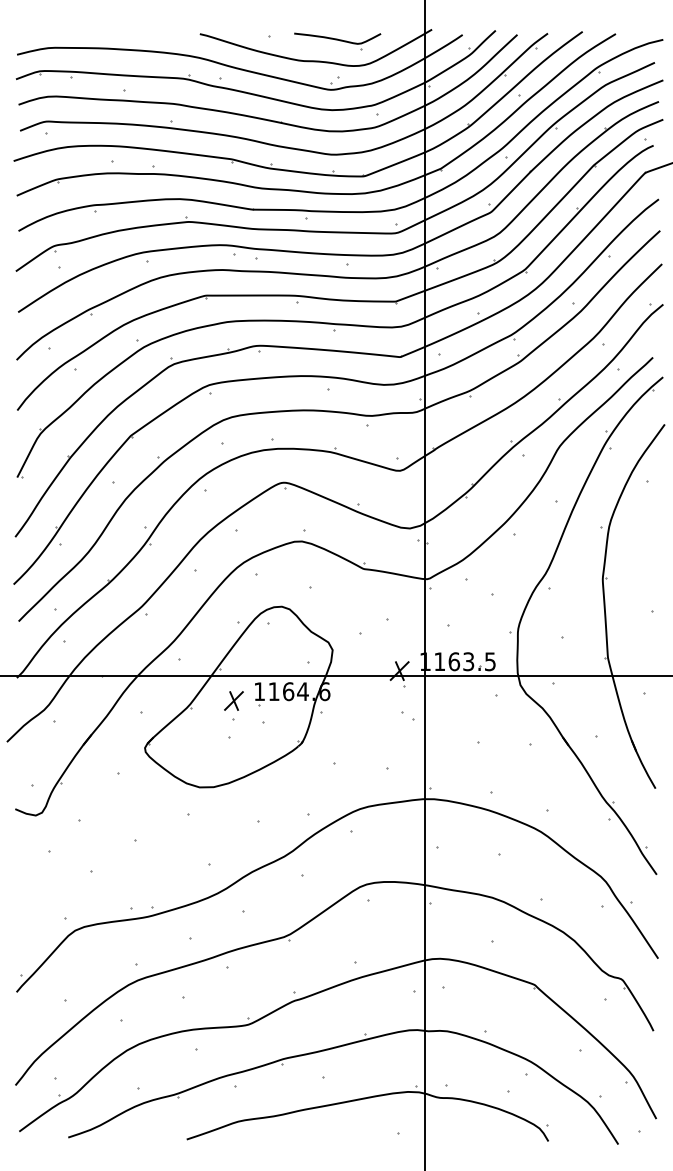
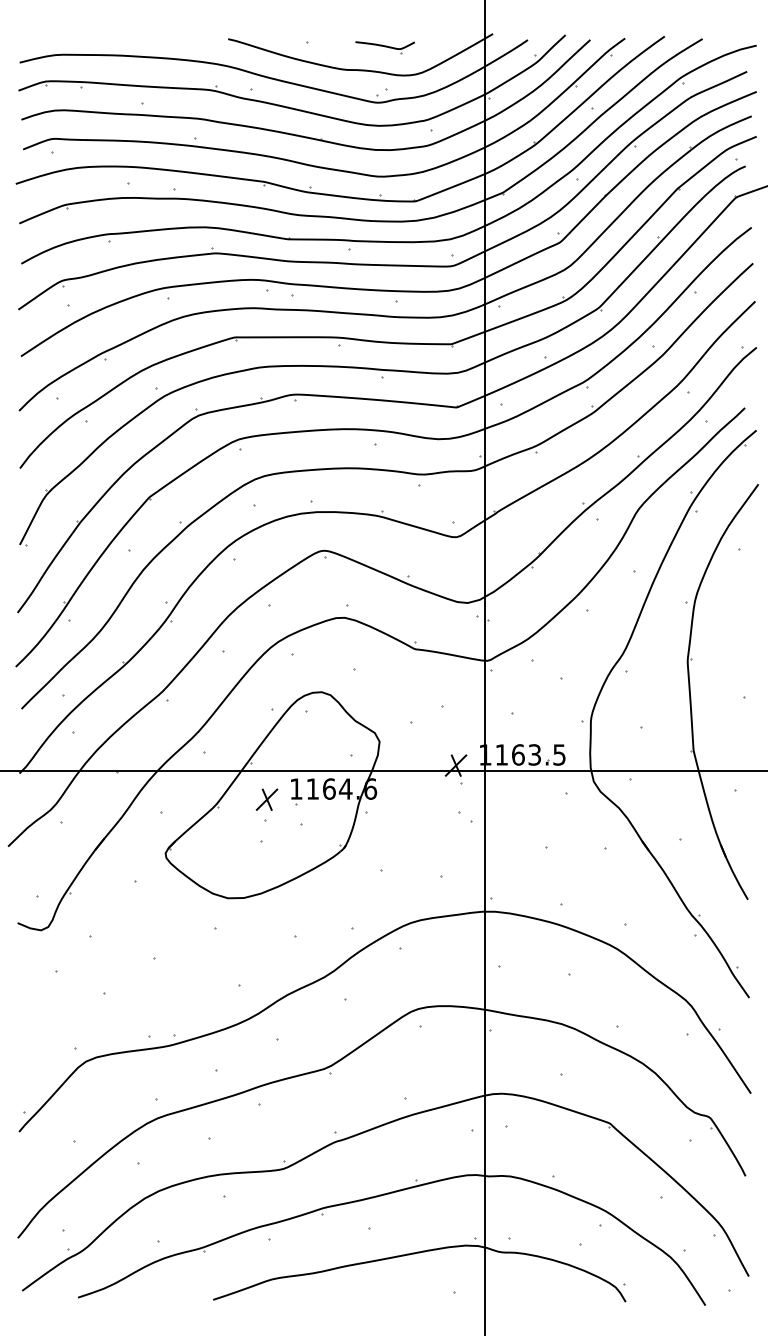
part: (336, 41) -> (384, 47), size x0.6

